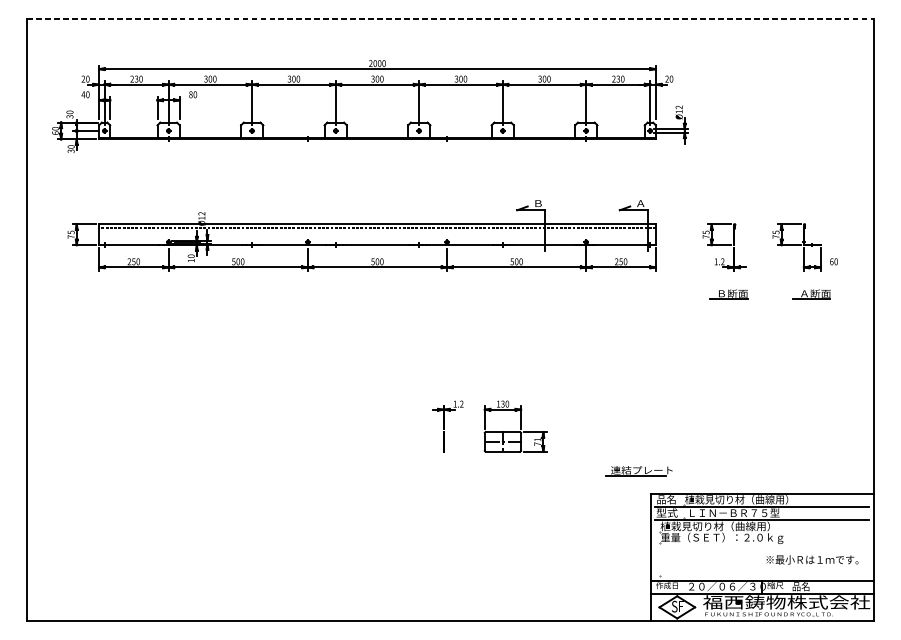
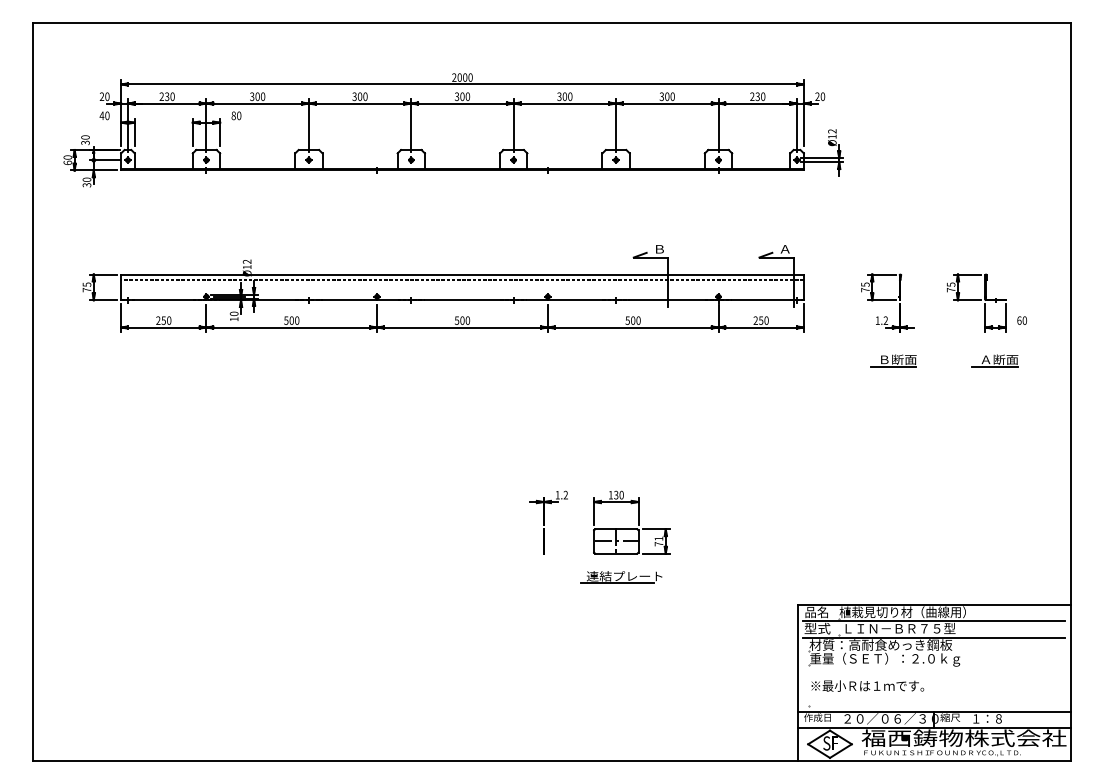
line: (450, 19) -> (552, 23), dashed -> solid
part: (639, 471) -> (621, 577), moved
text: (719, 525) -> (881, 644), 植栽見切り材（曲線用） -> 材質：高耐食めっき鋼板
text: (812, 559) -> (867, 685), moved
text: (804, 586) -> (986, 718), 品名 -> １：８

